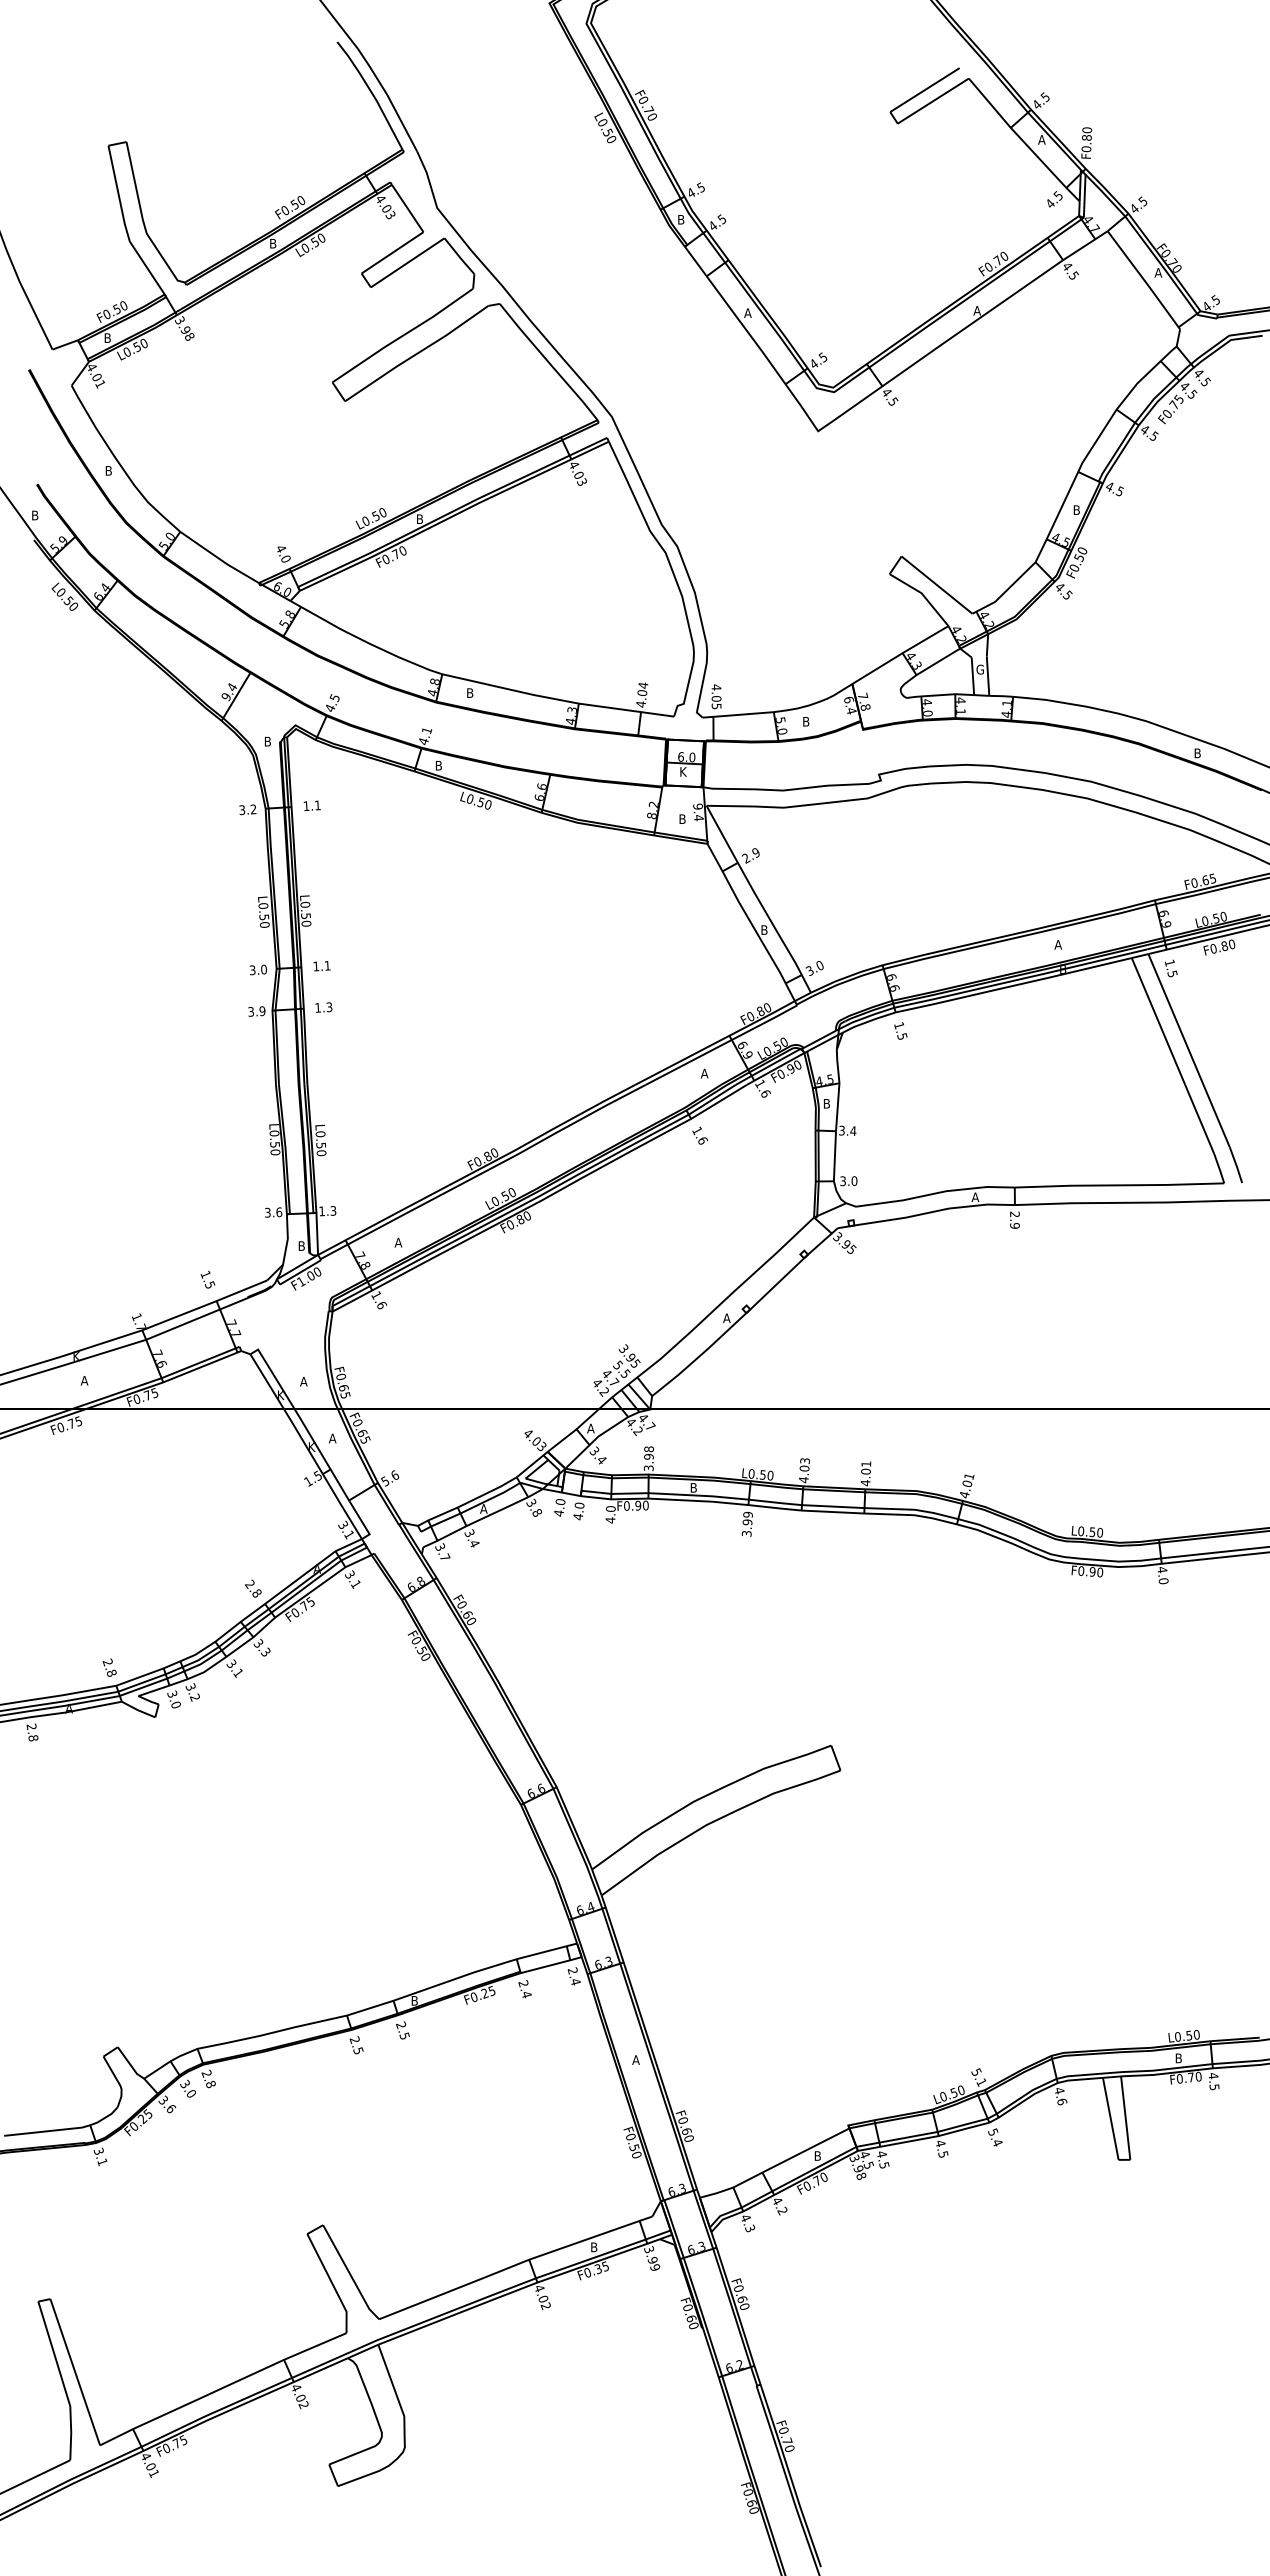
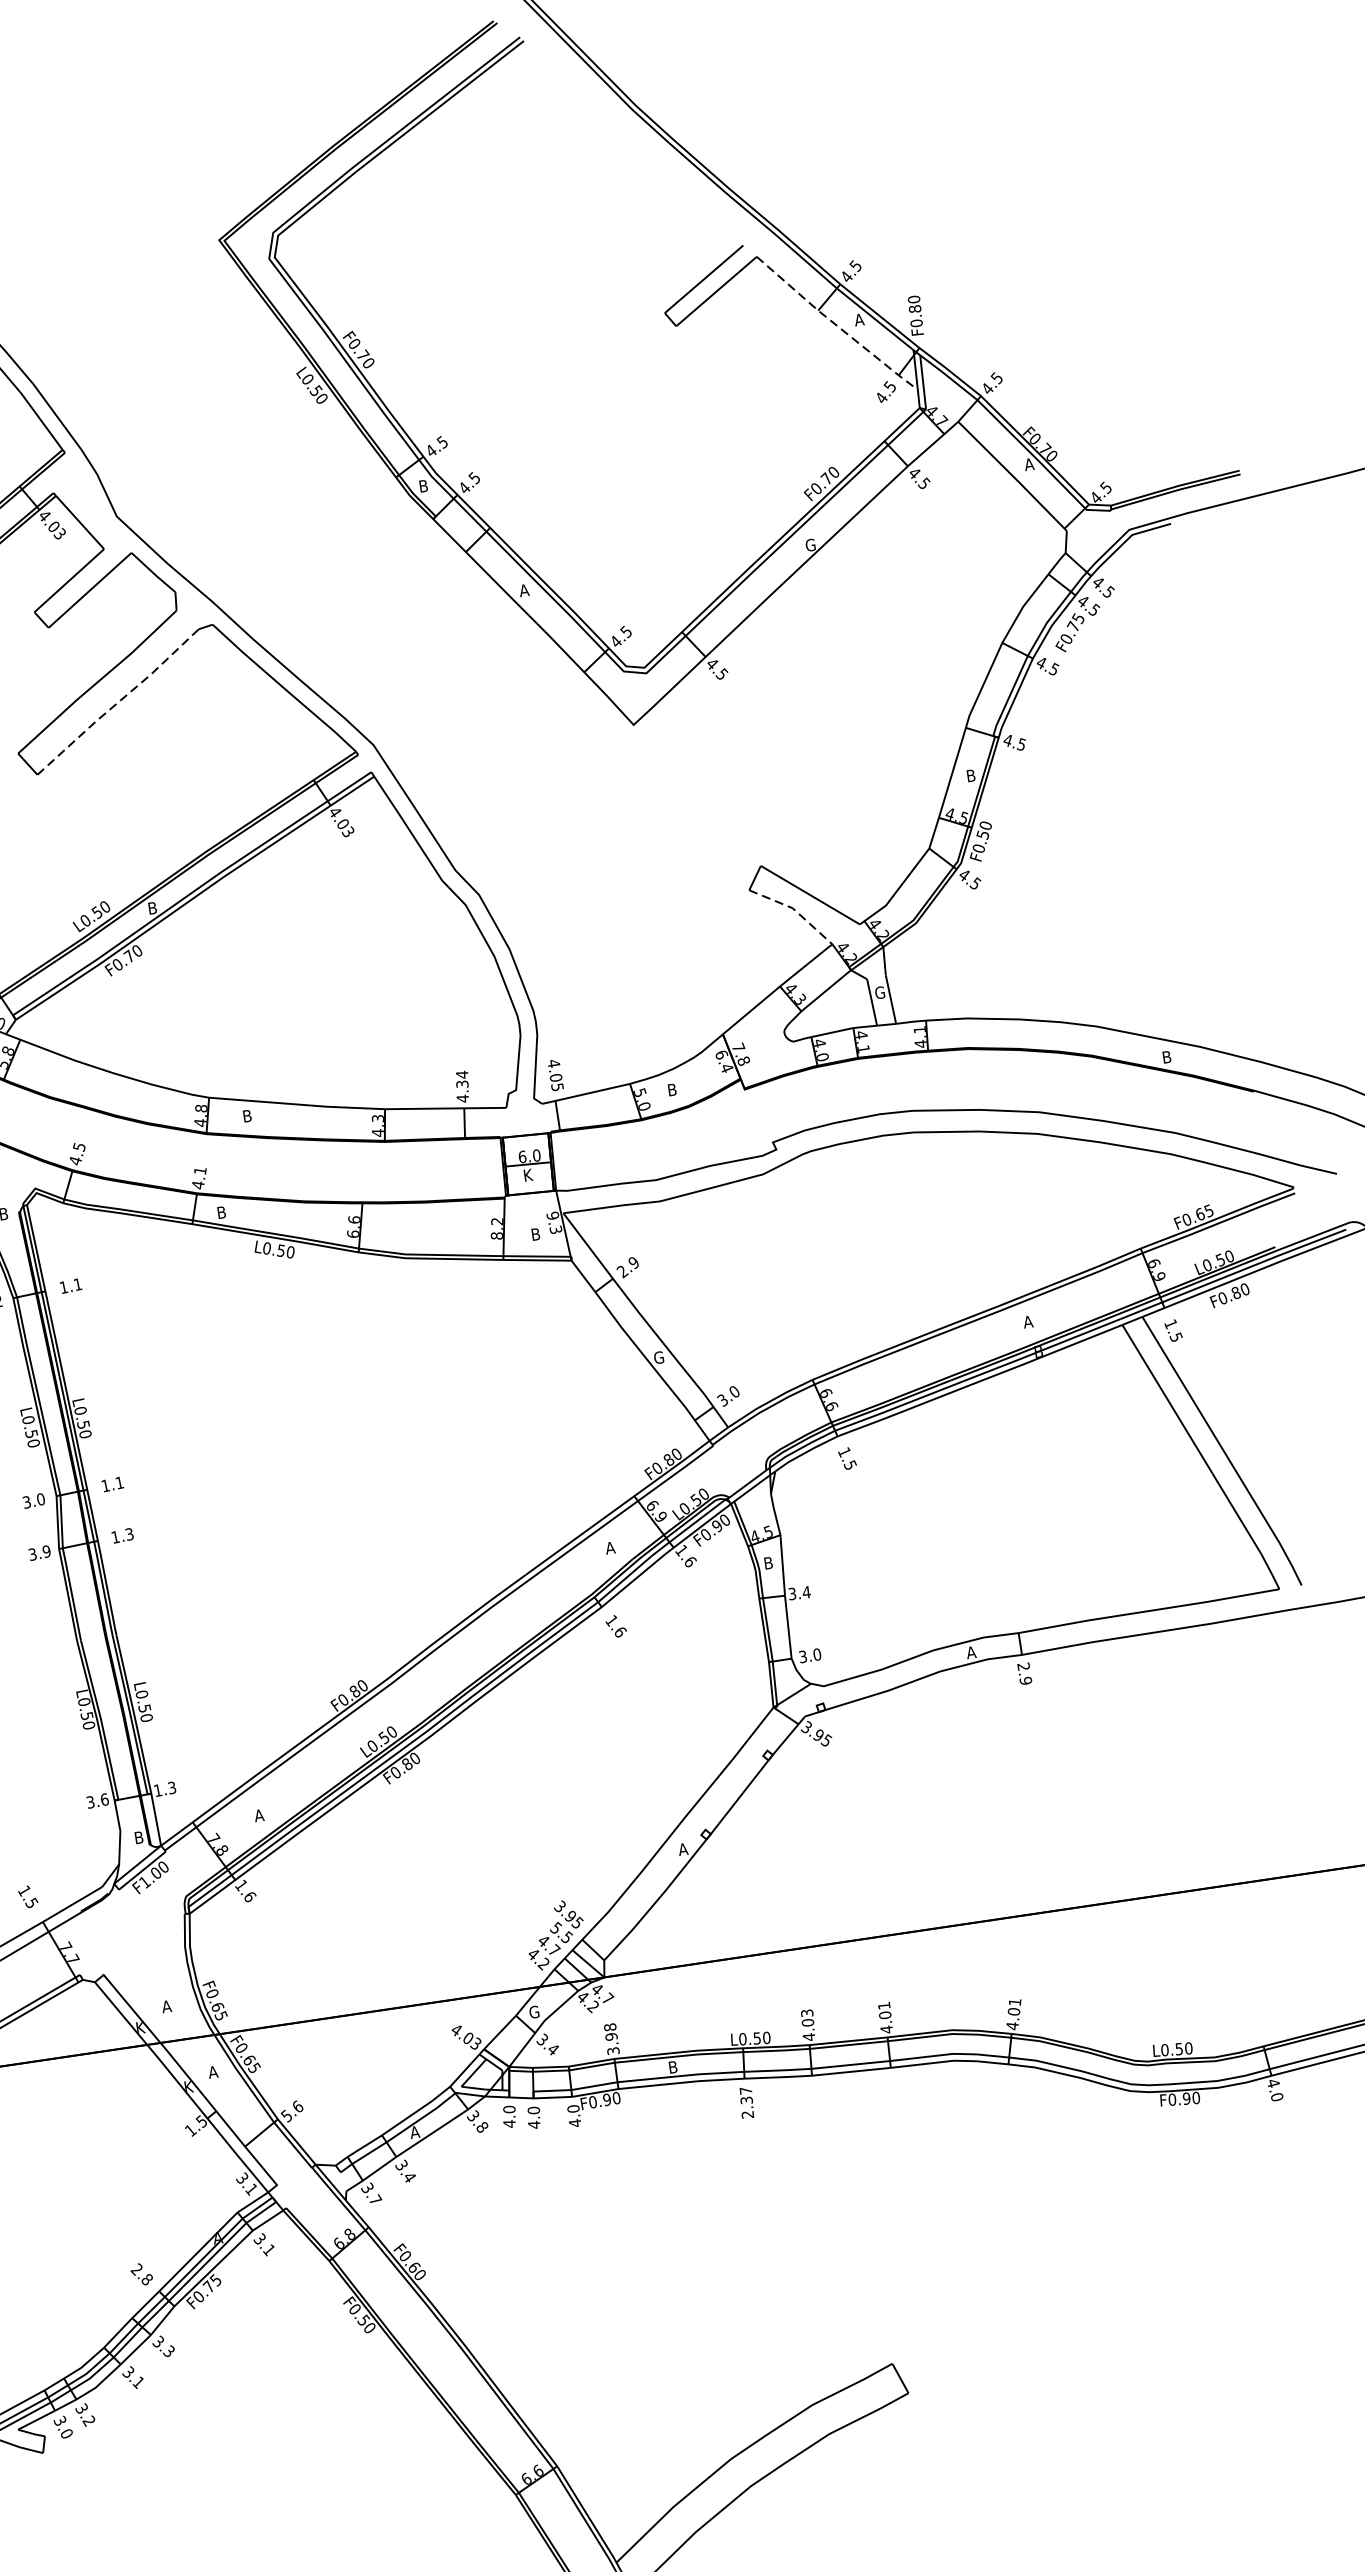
line: (1023, 141) -> (836, 325), solid -> dashed
text: (977, 310) -> (810, 544), A -> G
line: (417, 353) -> (119, 701), solid -> dashed
line: (922, 594) -> (794, 909), solid -> dashed
text: (642, 693) -> (462, 1084), 4.04 -> 4.34
text: (698, 818) -> (555, 1230), 9.4 -> 9.3
text: (764, 929) -> (658, 1357), B -> G
text: (591, 1428) -> (534, 2012), A -> G
text: (747, 1523) -> (746, 2101), 3.99 -> 2.37

